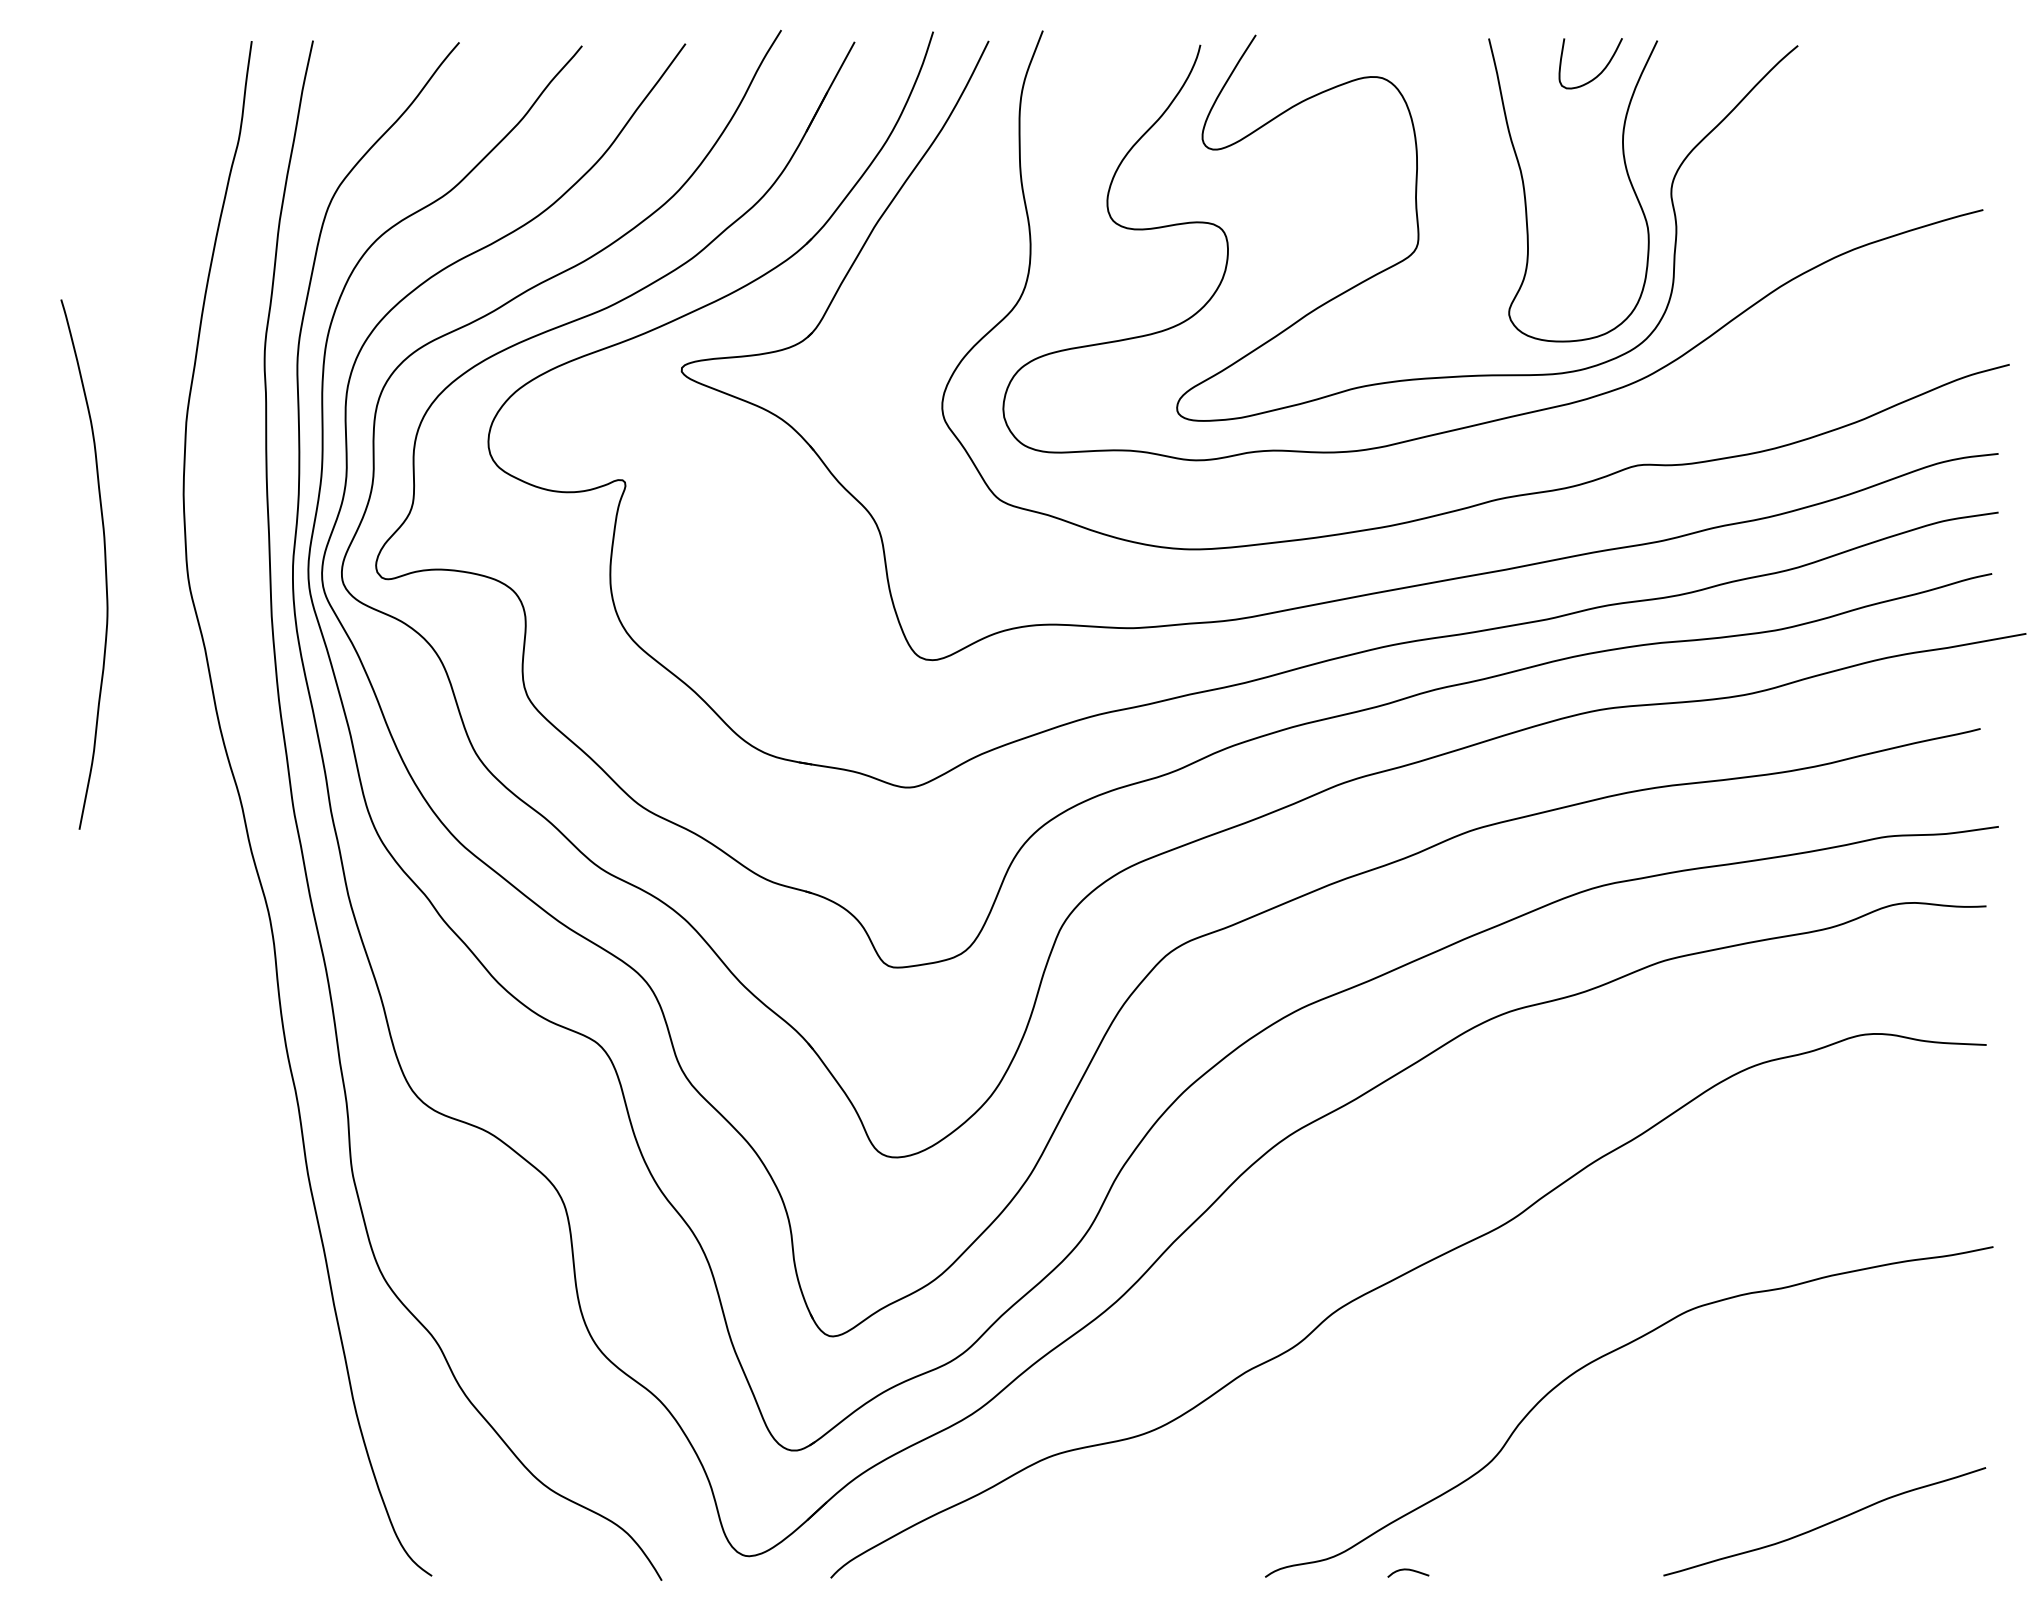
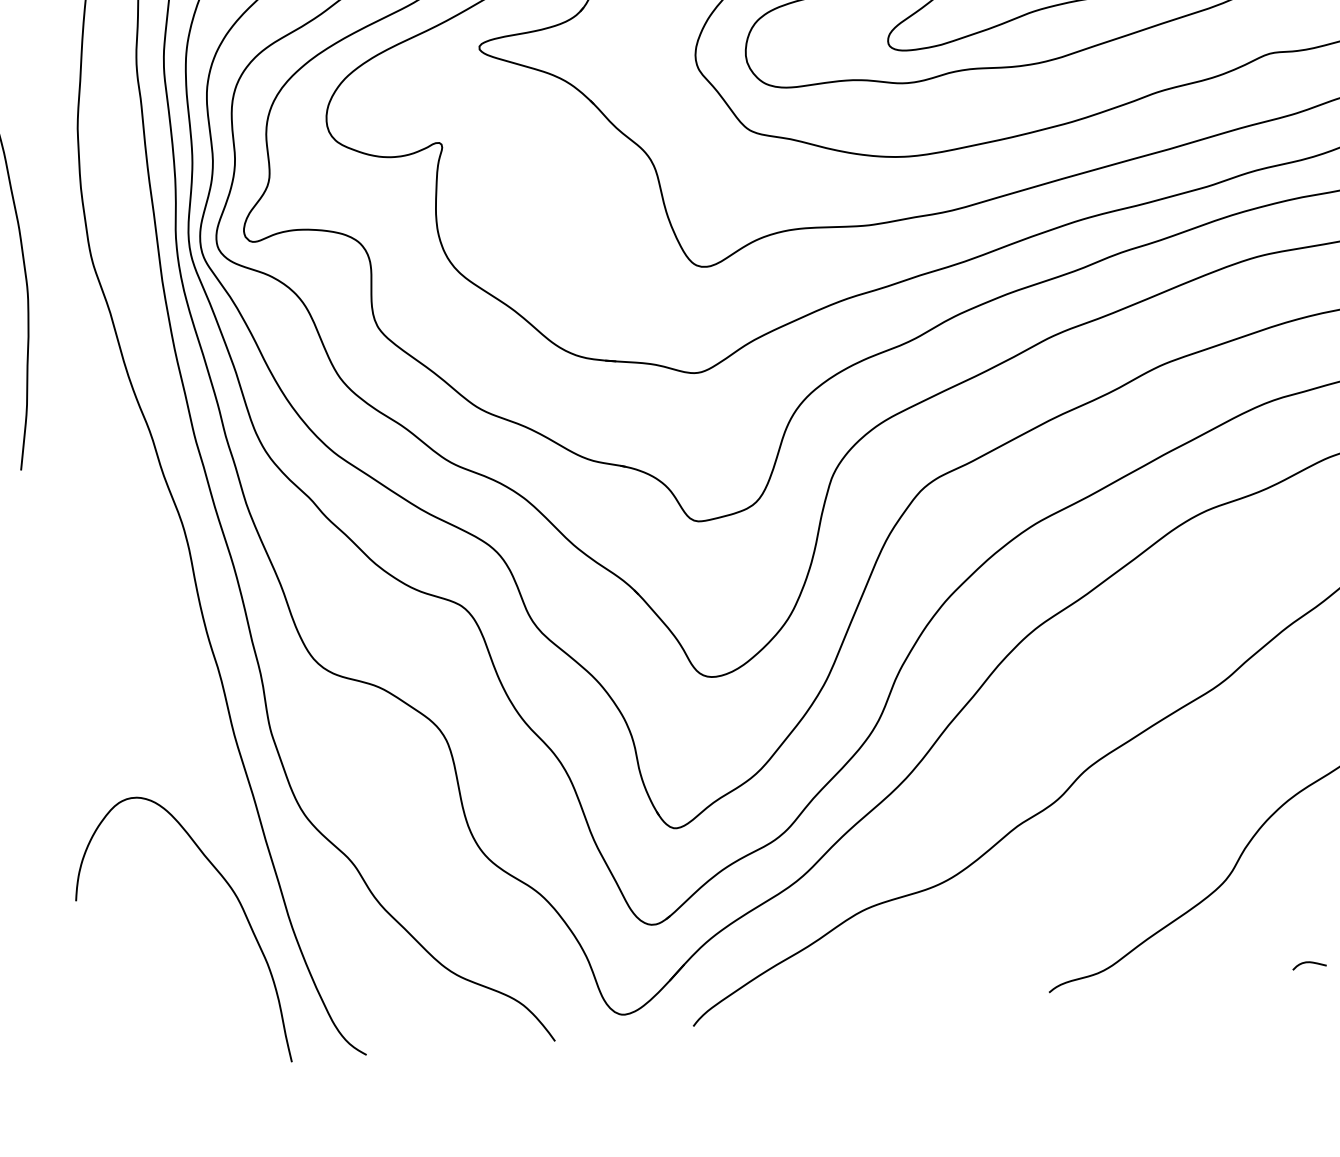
curve: (294, 1377) -> (238, 902), added
curve: (1408, 1570) -> (1309, 962), moved

